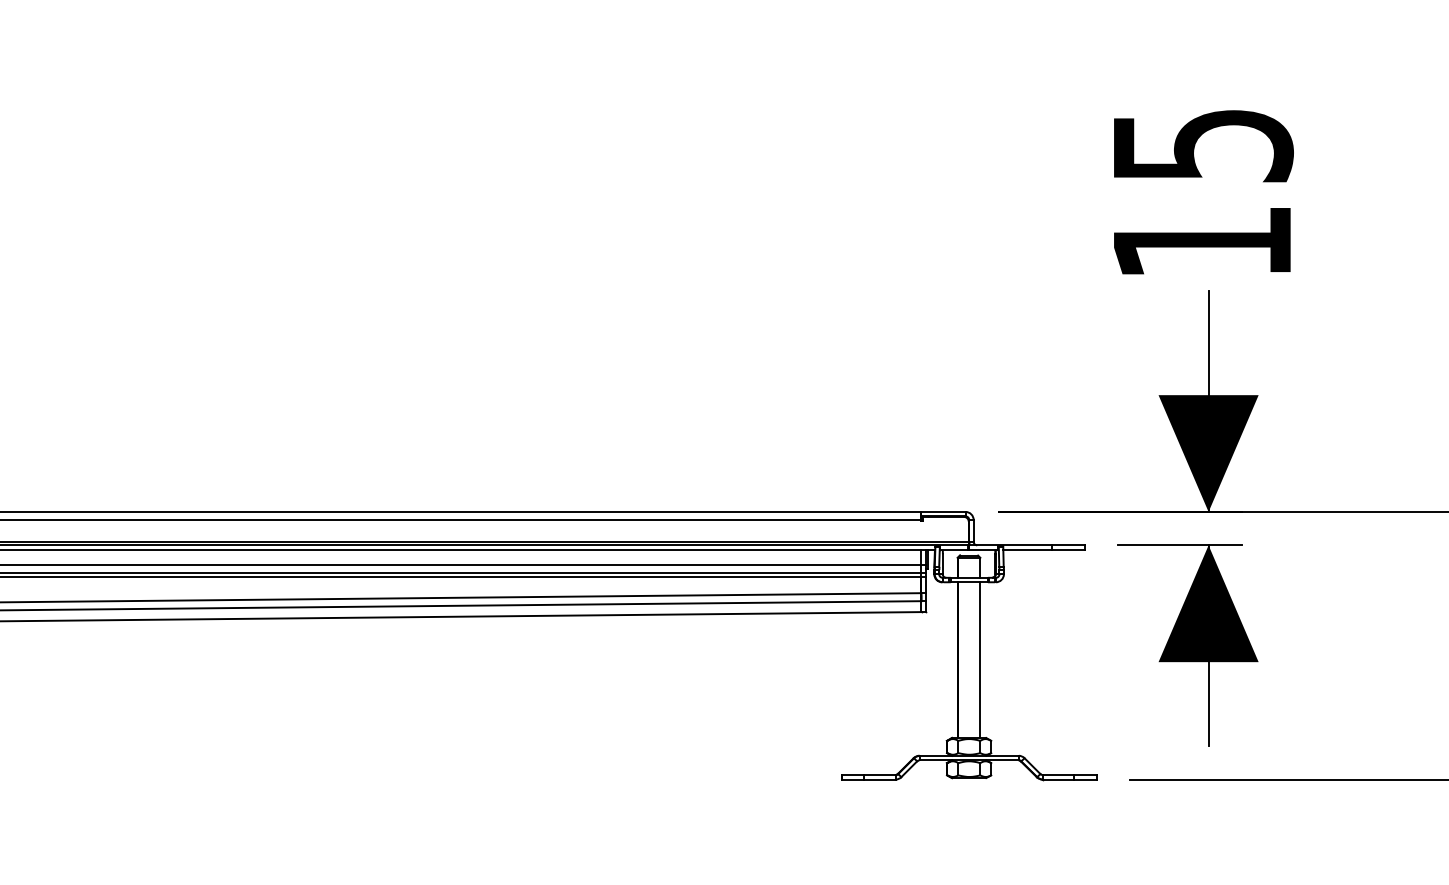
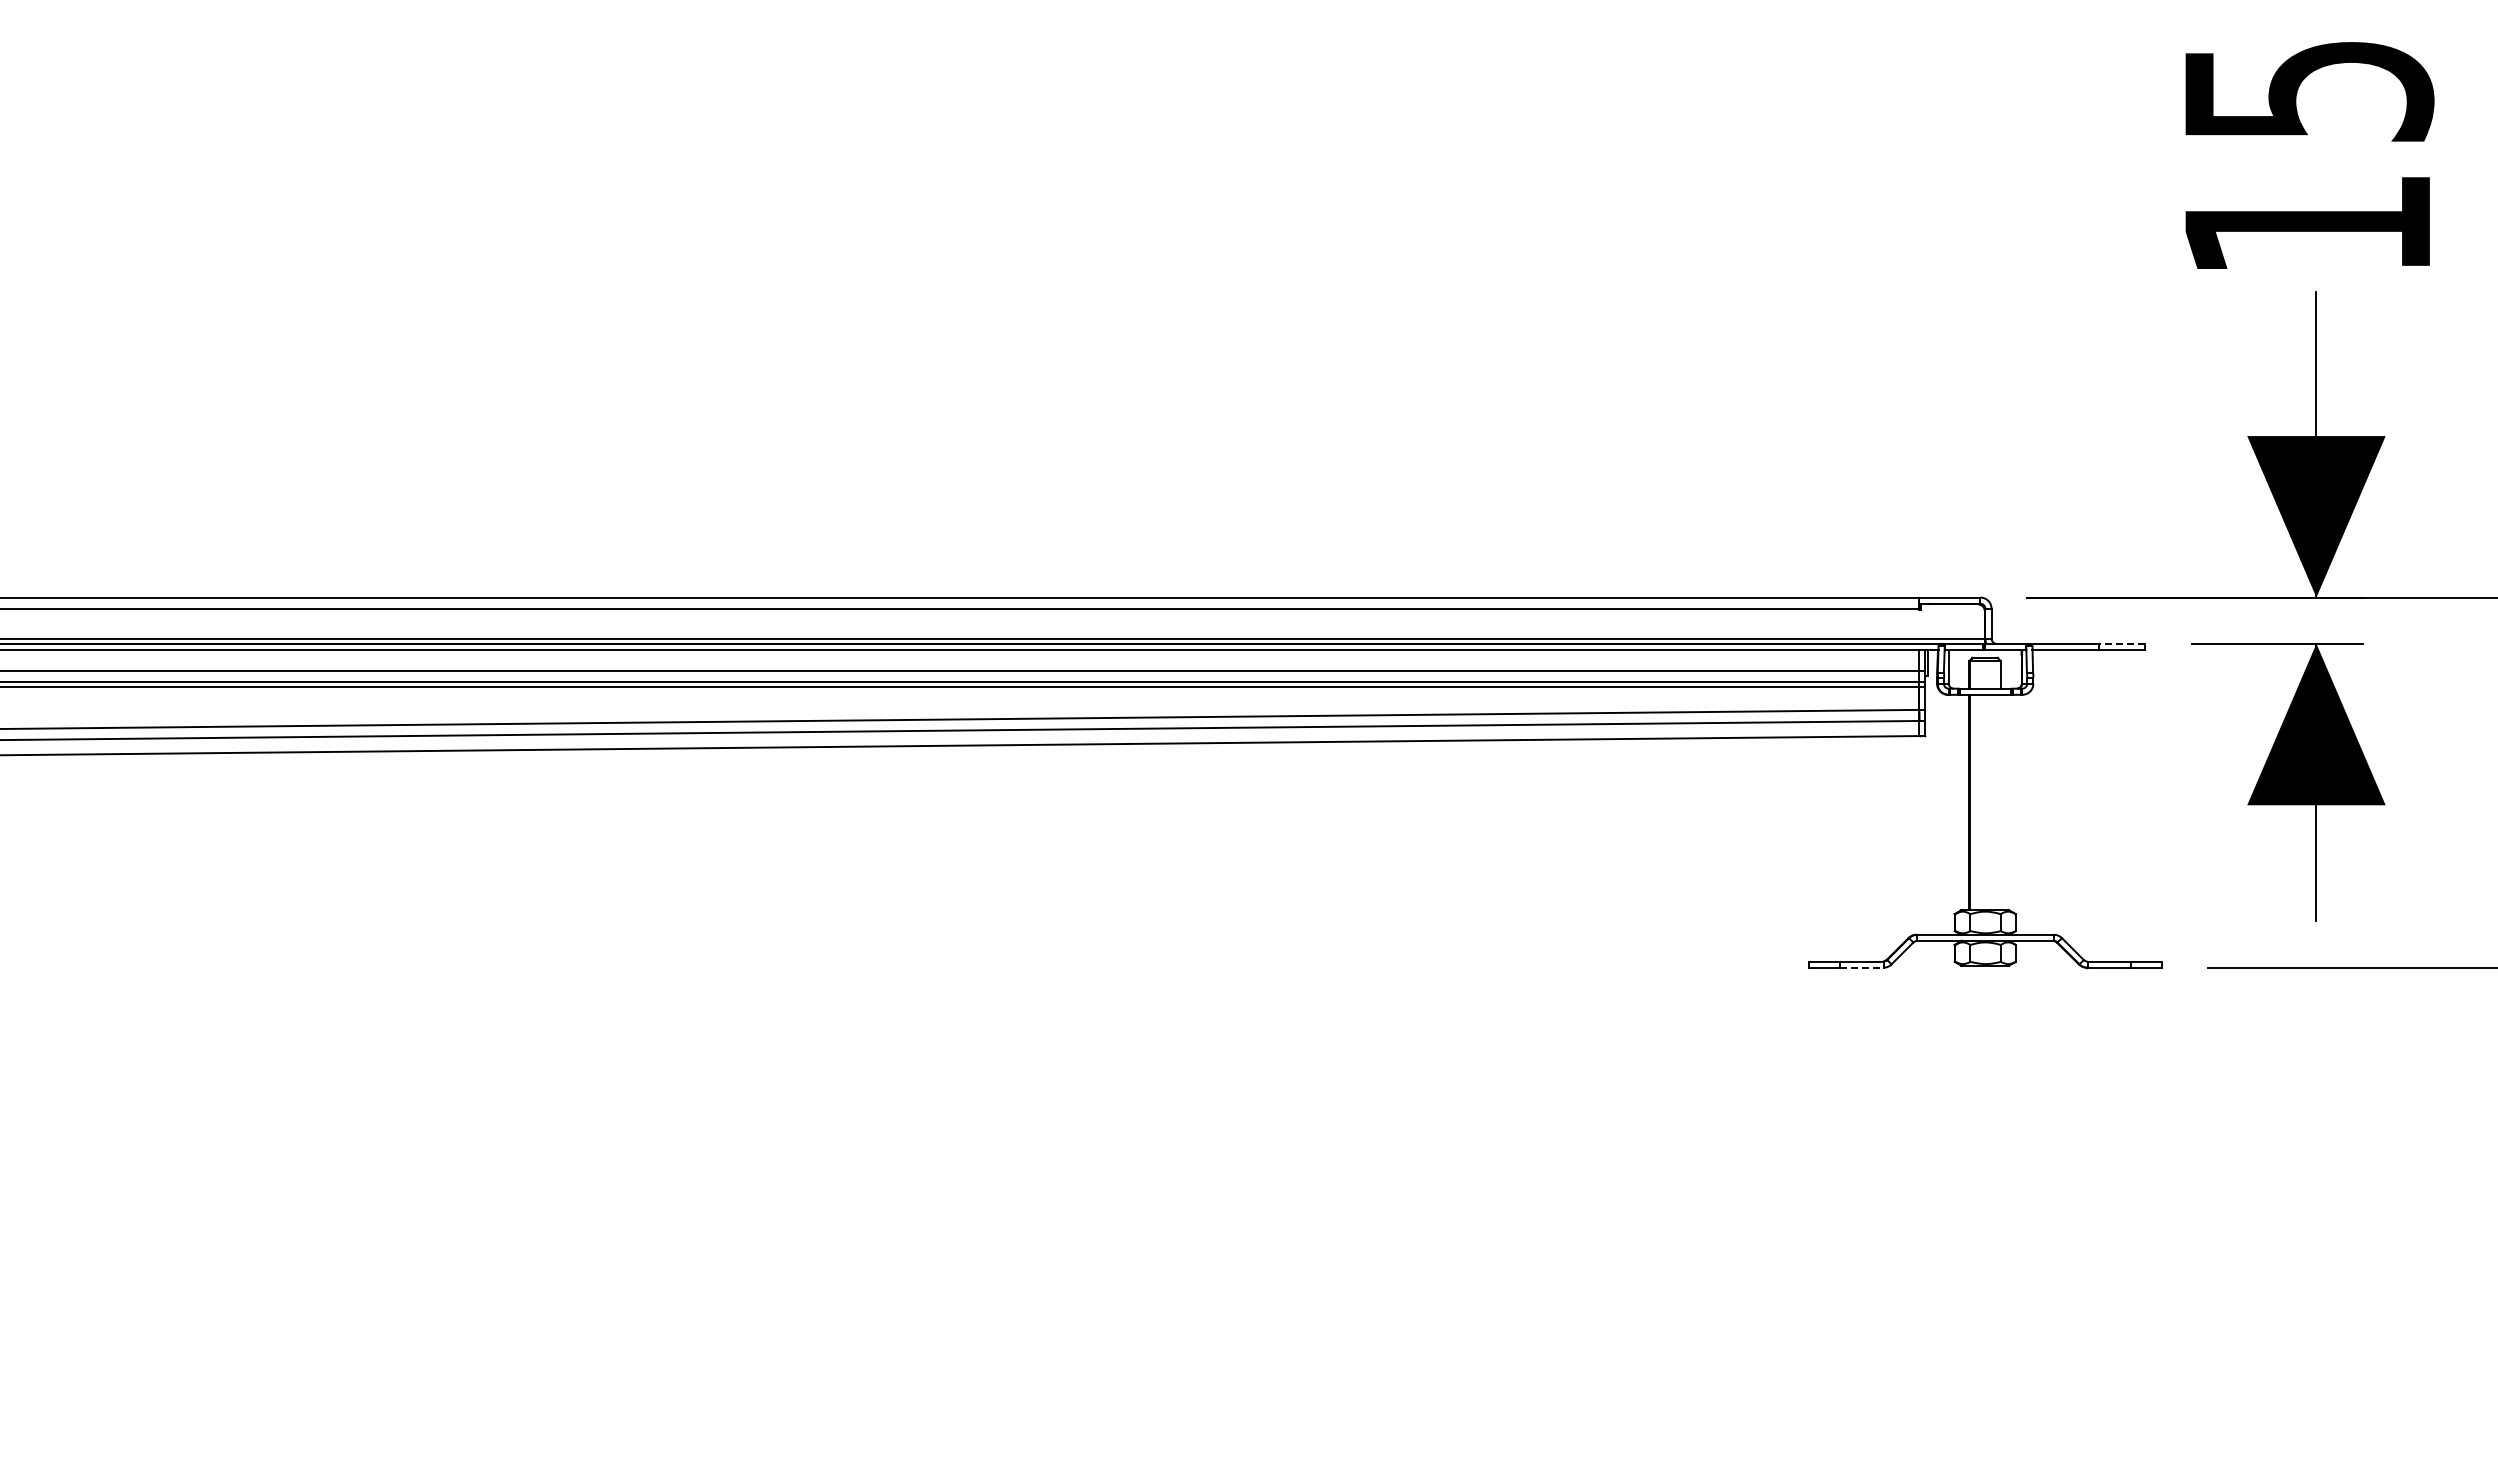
line: (1067, 545) -> (2121, 643), solid -> dashed
line: (980, 660) -> (2000, 802), removed
line: (879, 779) -> (1861, 967), solid -> dashed

